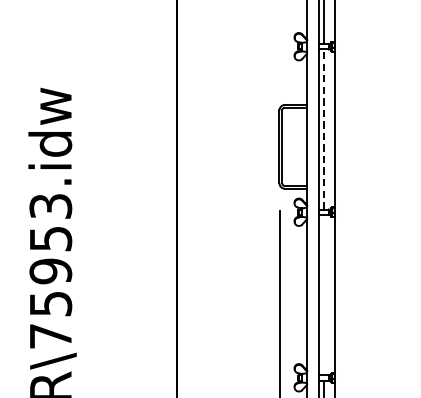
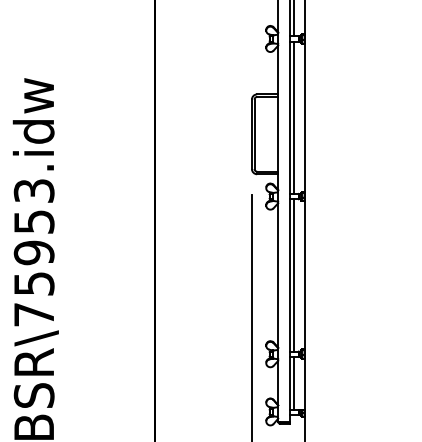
line: (324, 129) -> (294, 117), dashed -> solid
line: (324, 295) -> (294, 275), added

